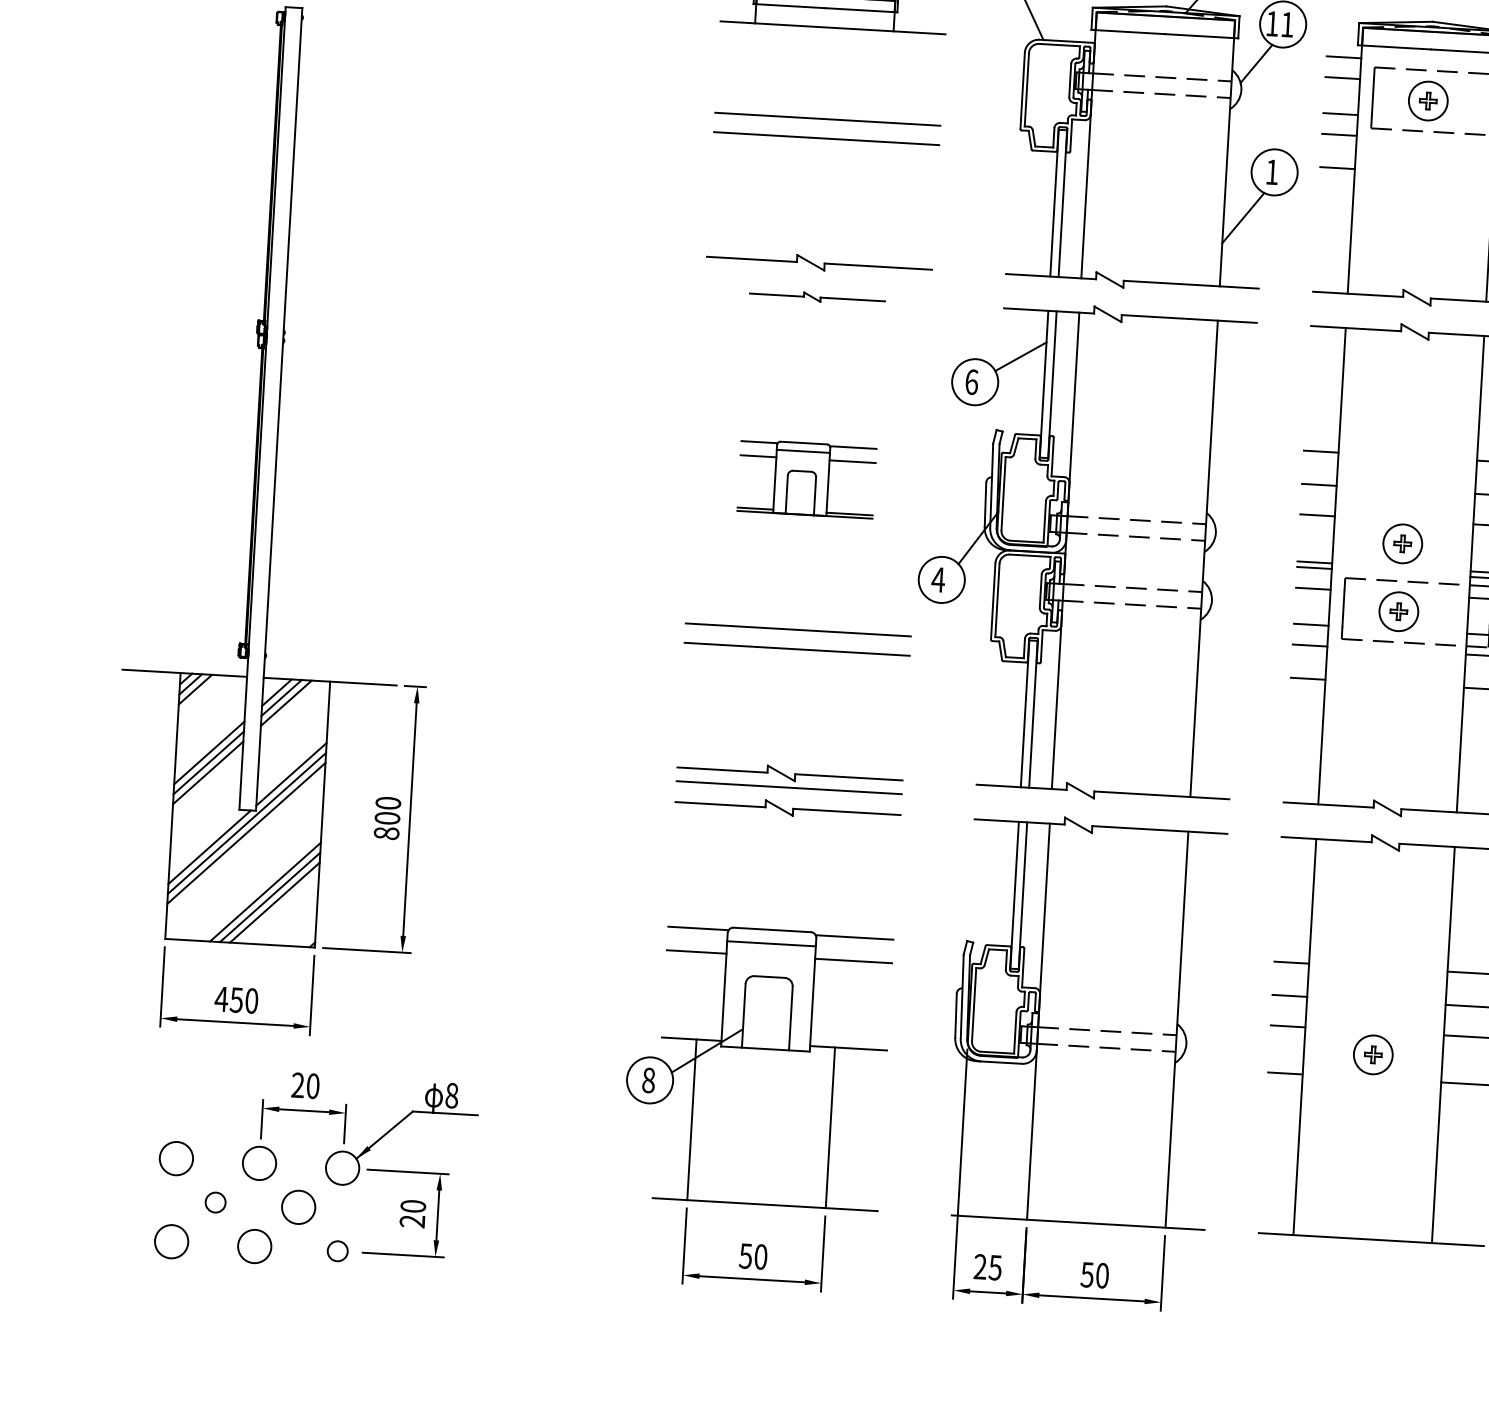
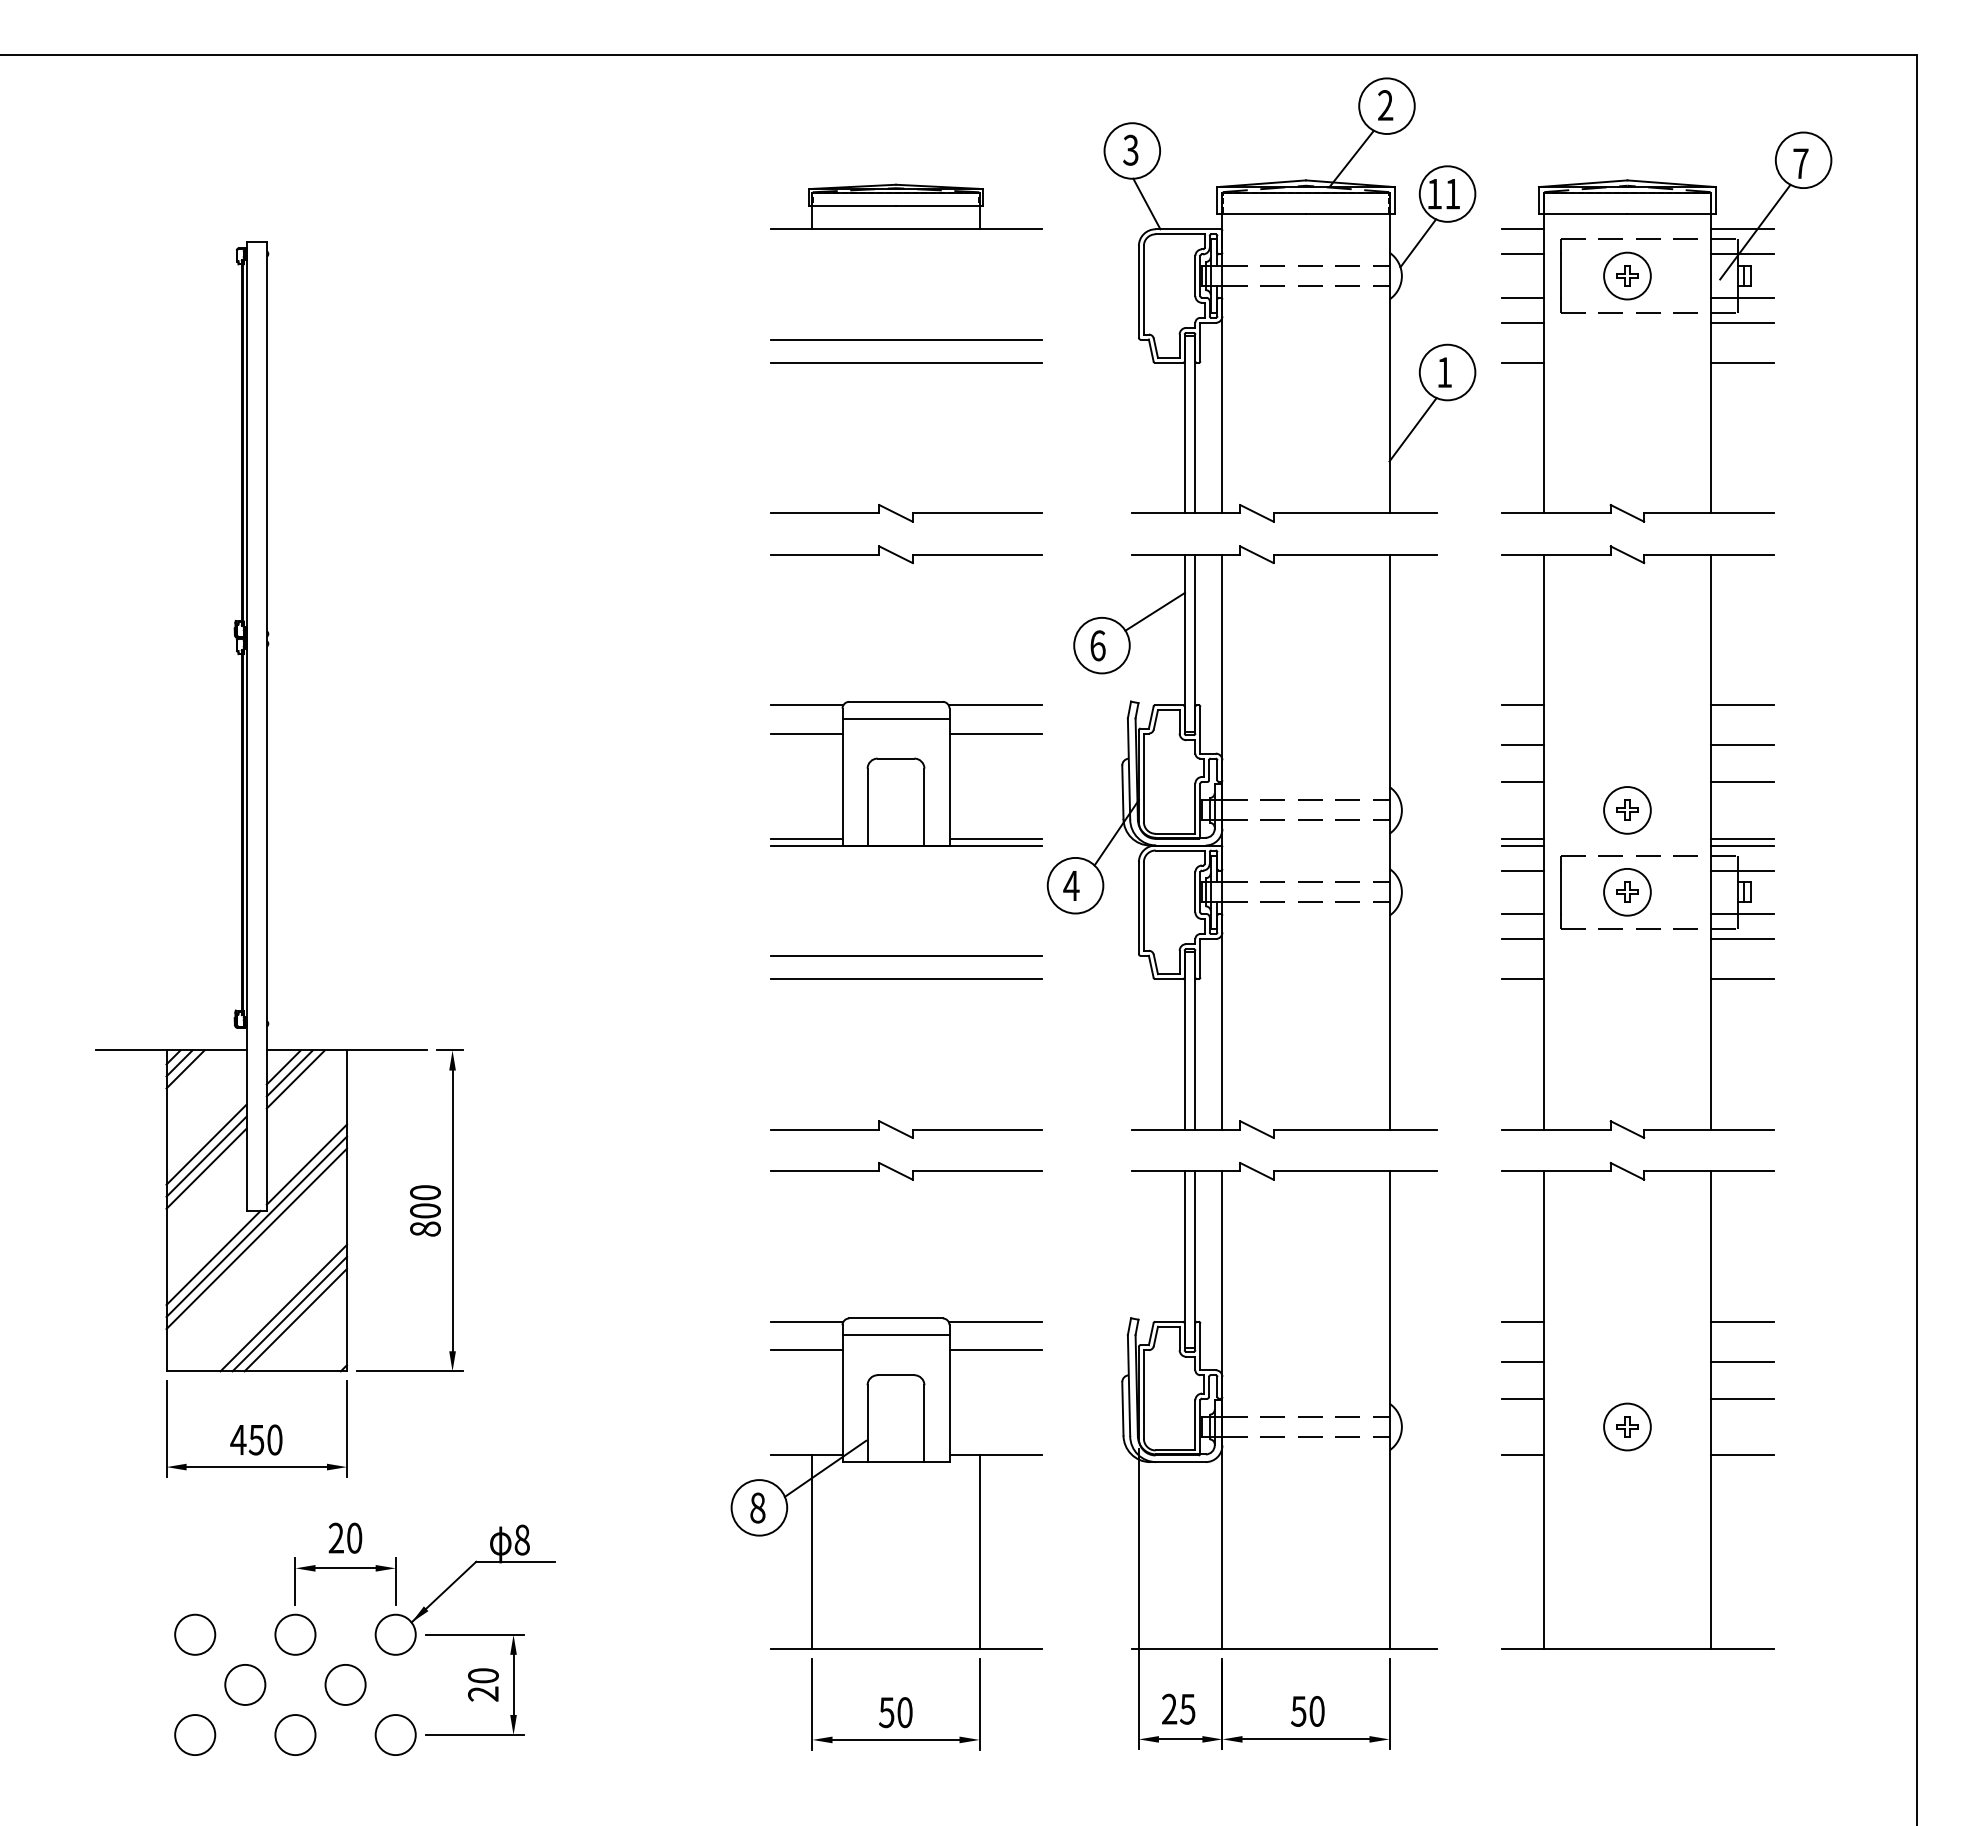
part: (817, 297) -> (906, 554), size x1.67
part: (807, 478) -> (906, 773), size x1.67
line: (789, 787) -> (906, 1145), removed
circle: (215, 1202) -> (245, 1684), size x1.67
circle: (337, 1250) -> (395, 1734), size x1.67

